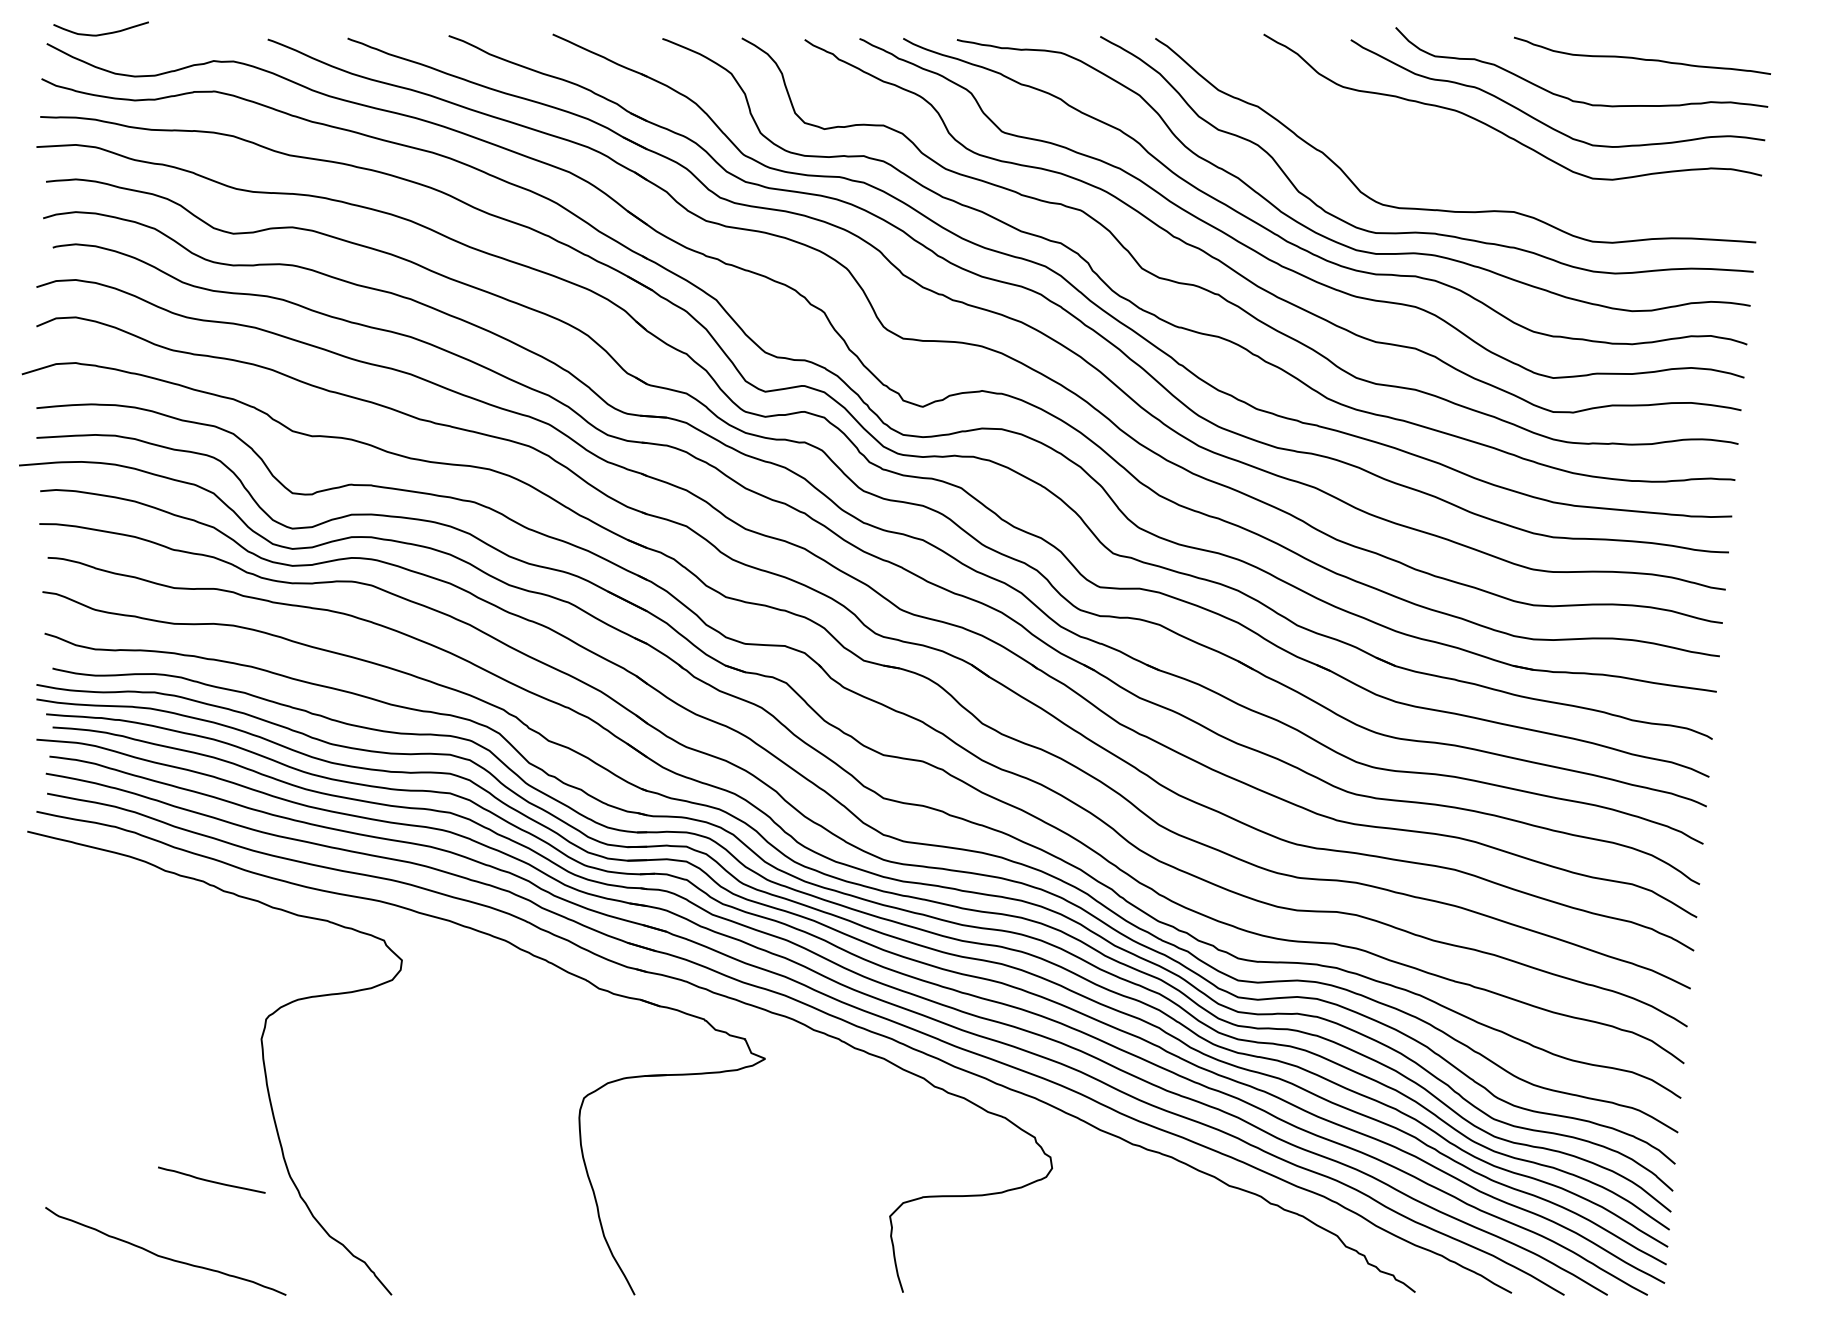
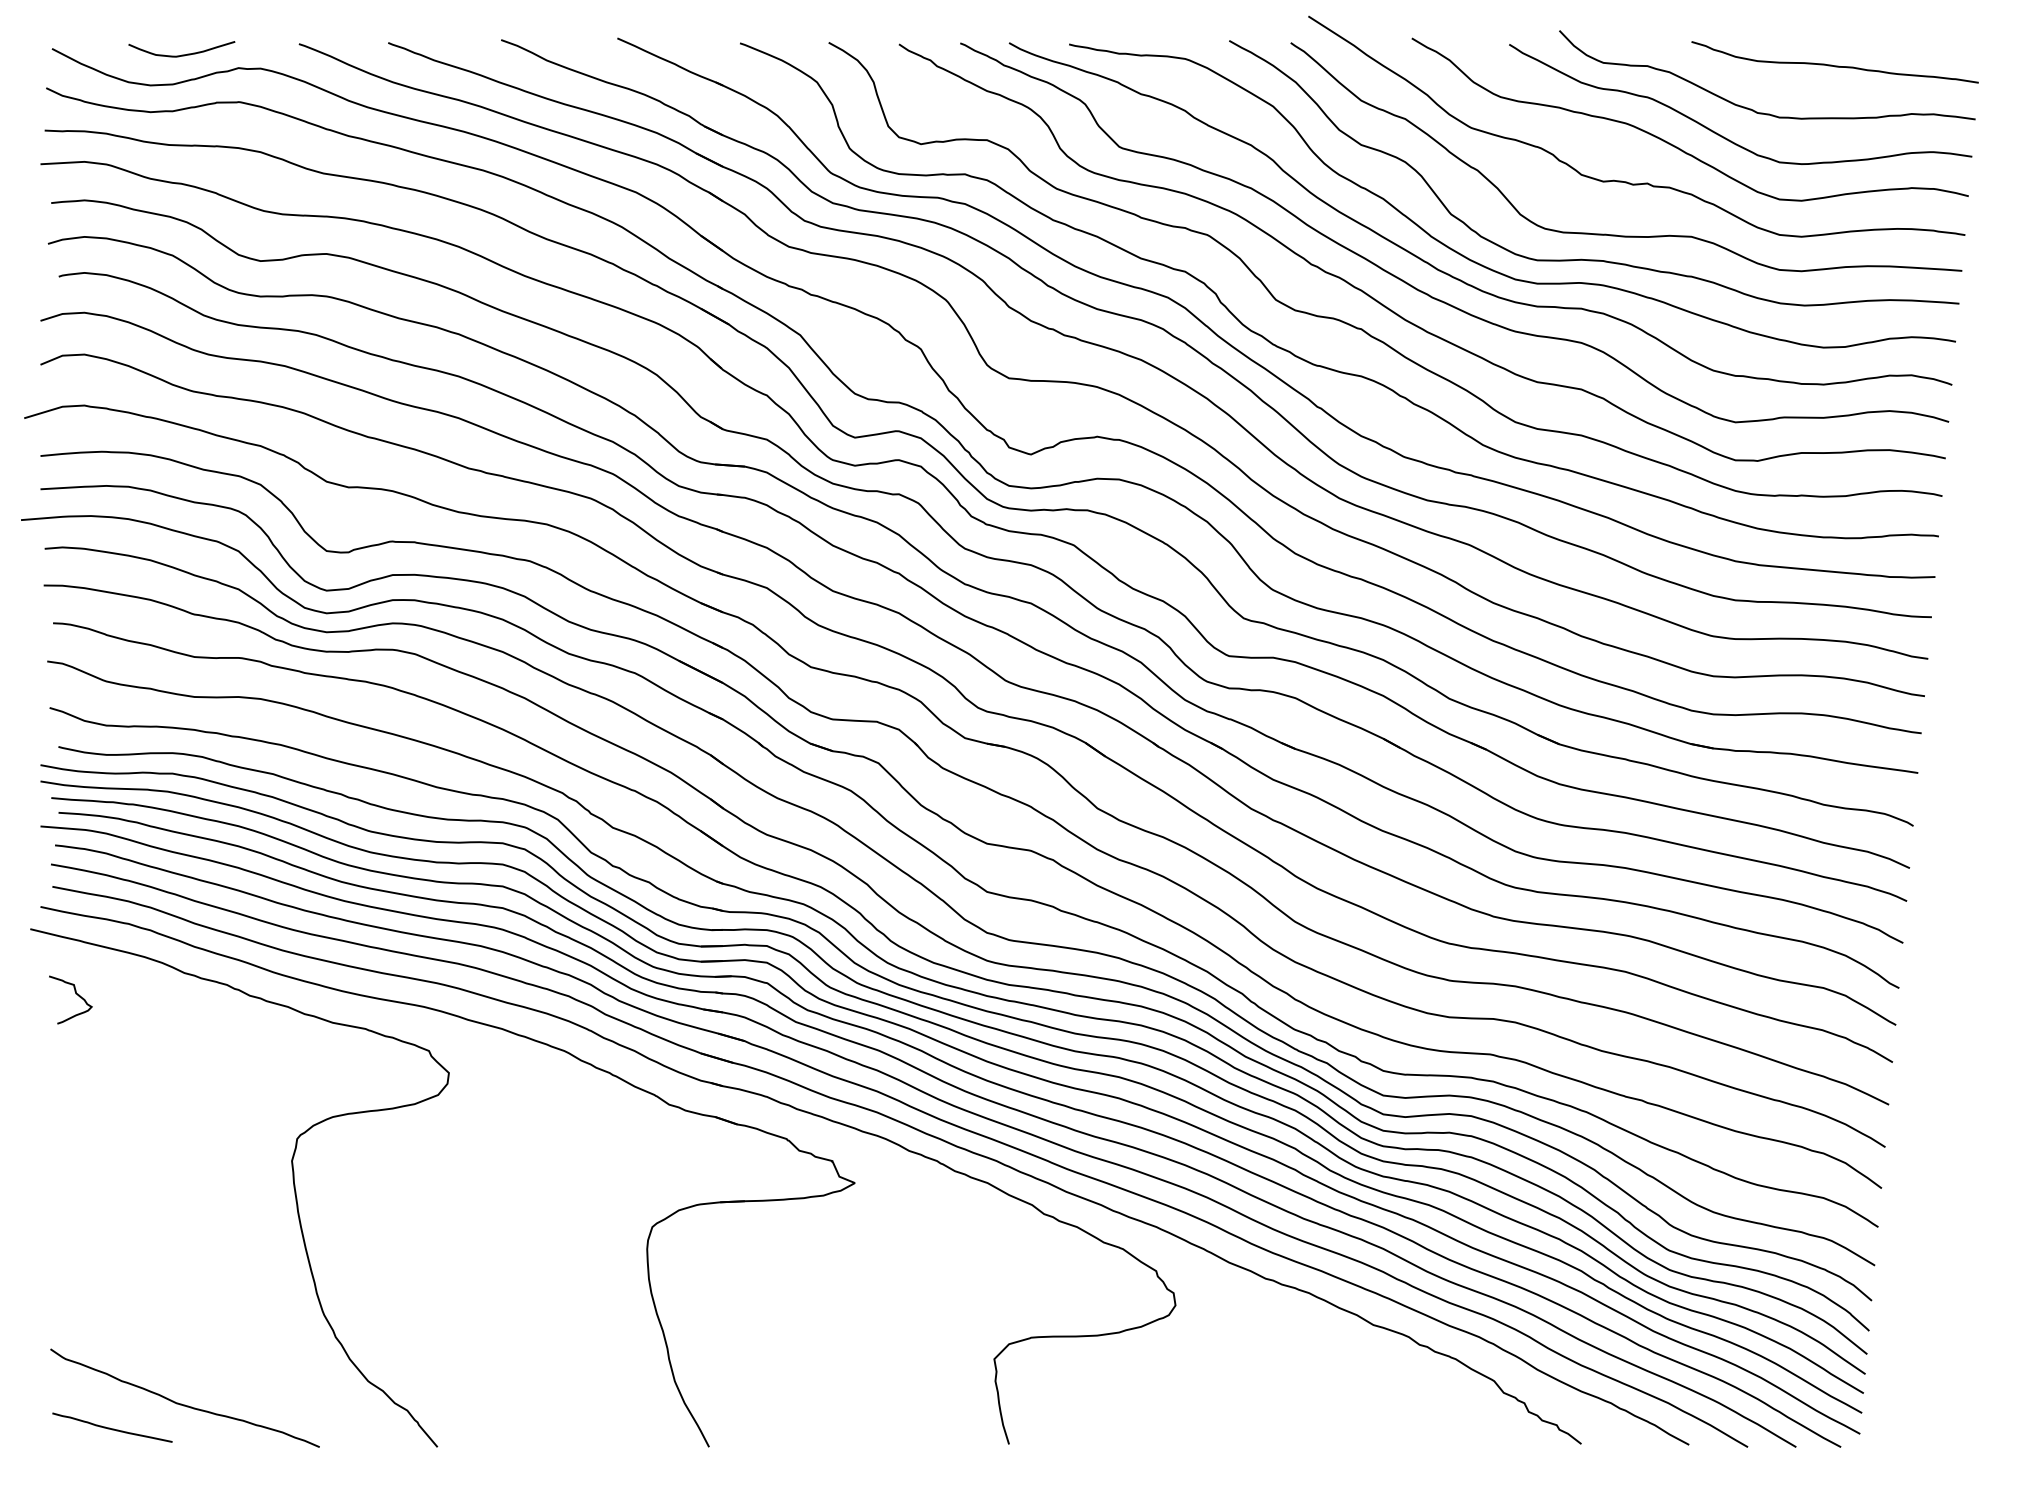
curve: (100, 33) -> (181, 54), moved
curve: (1456, 162) -> (1627, 181), added
curve: (67, 889) -> (75, 993), added
curve: (211, 1180) -> (112, 1428), moved

